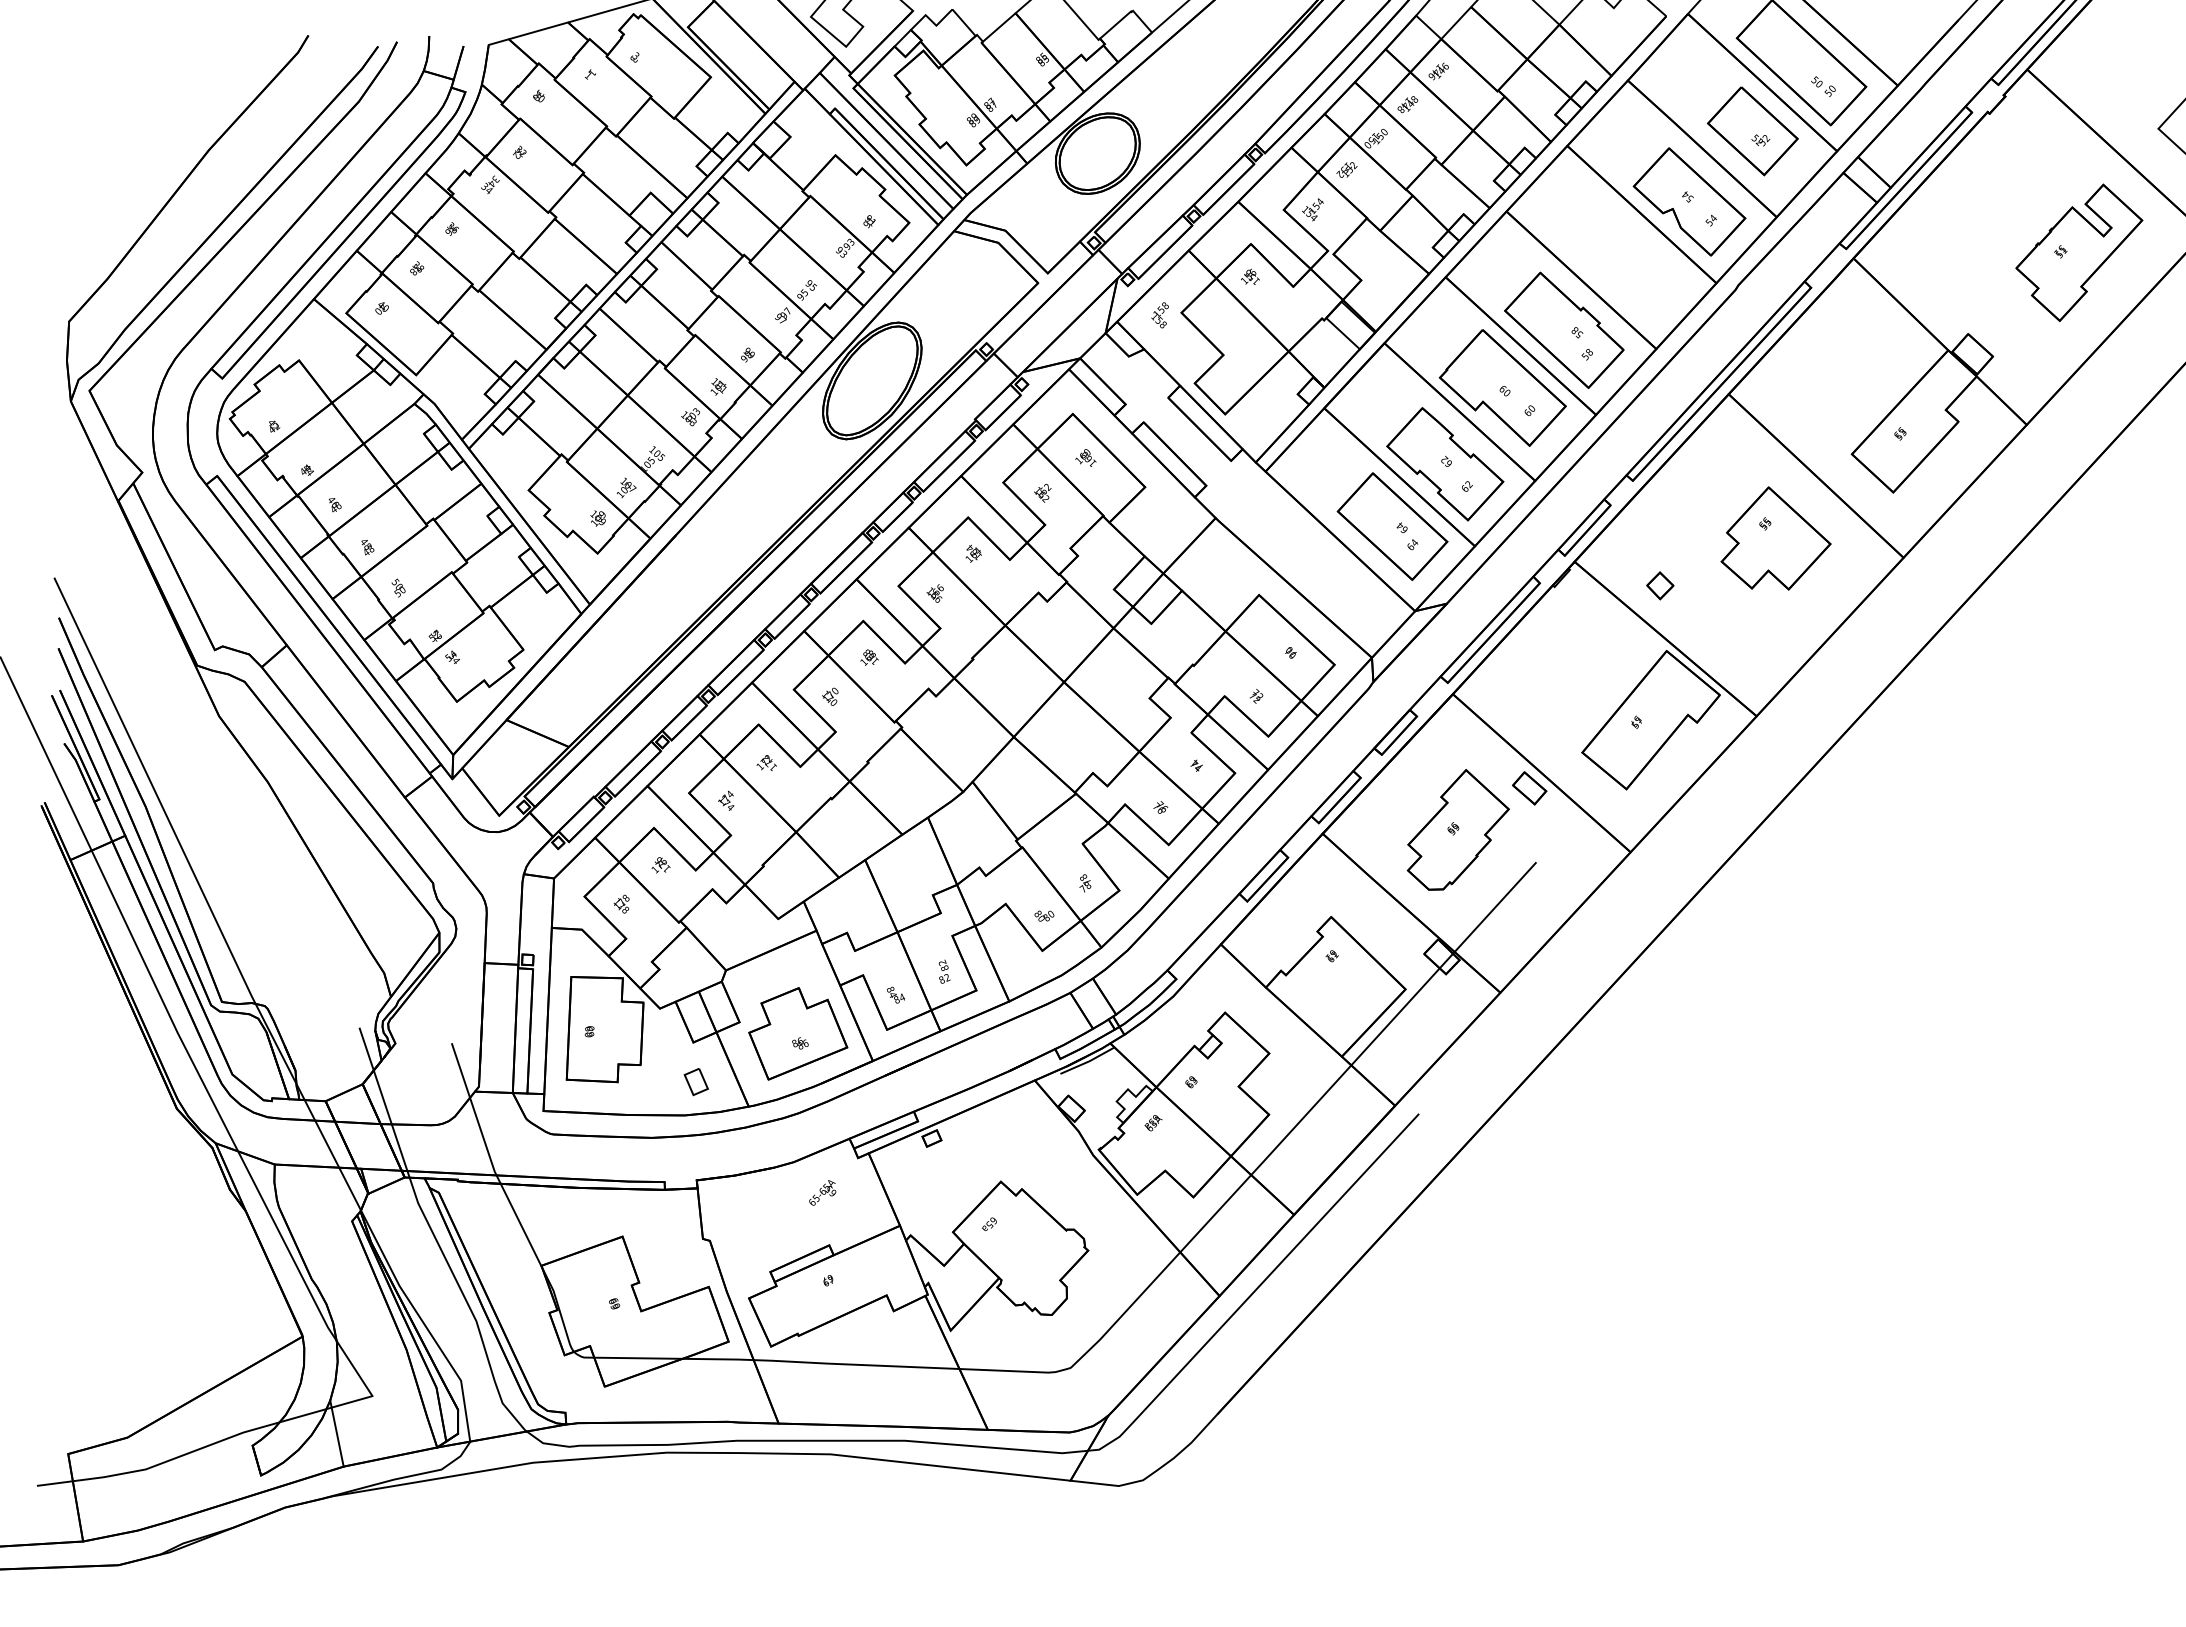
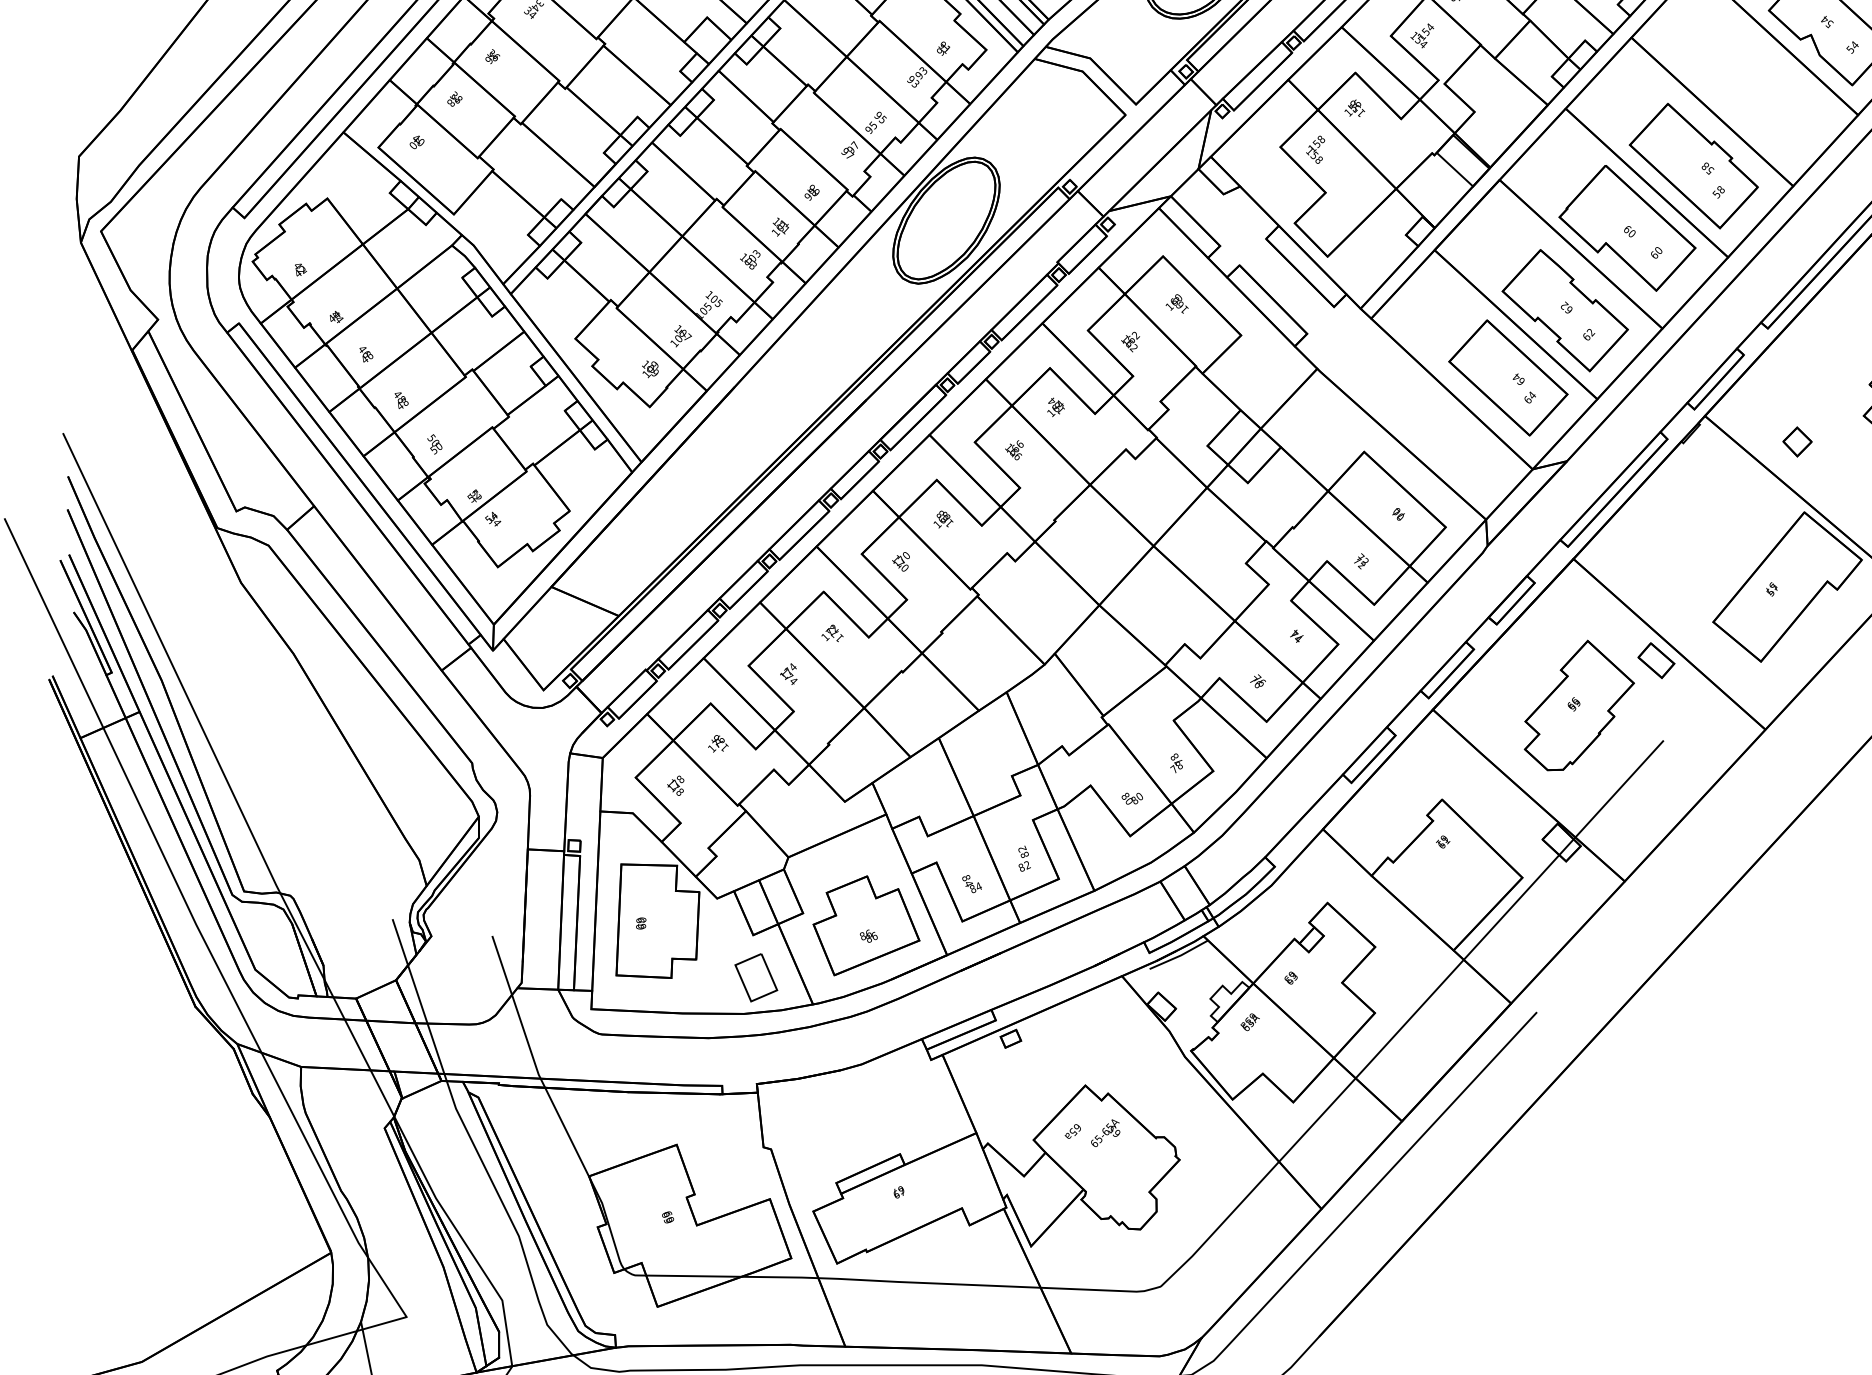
text: (1159, 315) -> (1314, 149), moved
part: (696, 1081) -> (756, 977), size x1.67
text: (822, 1192) -> (1105, 1132), moved

